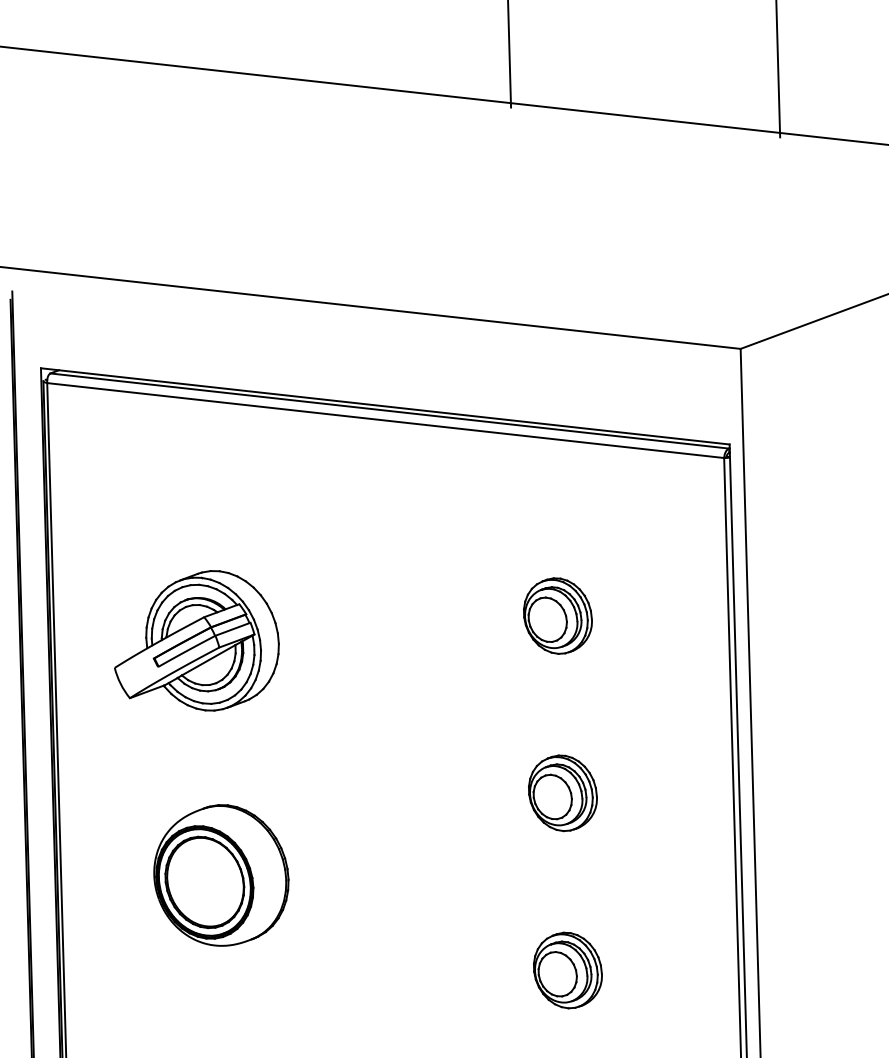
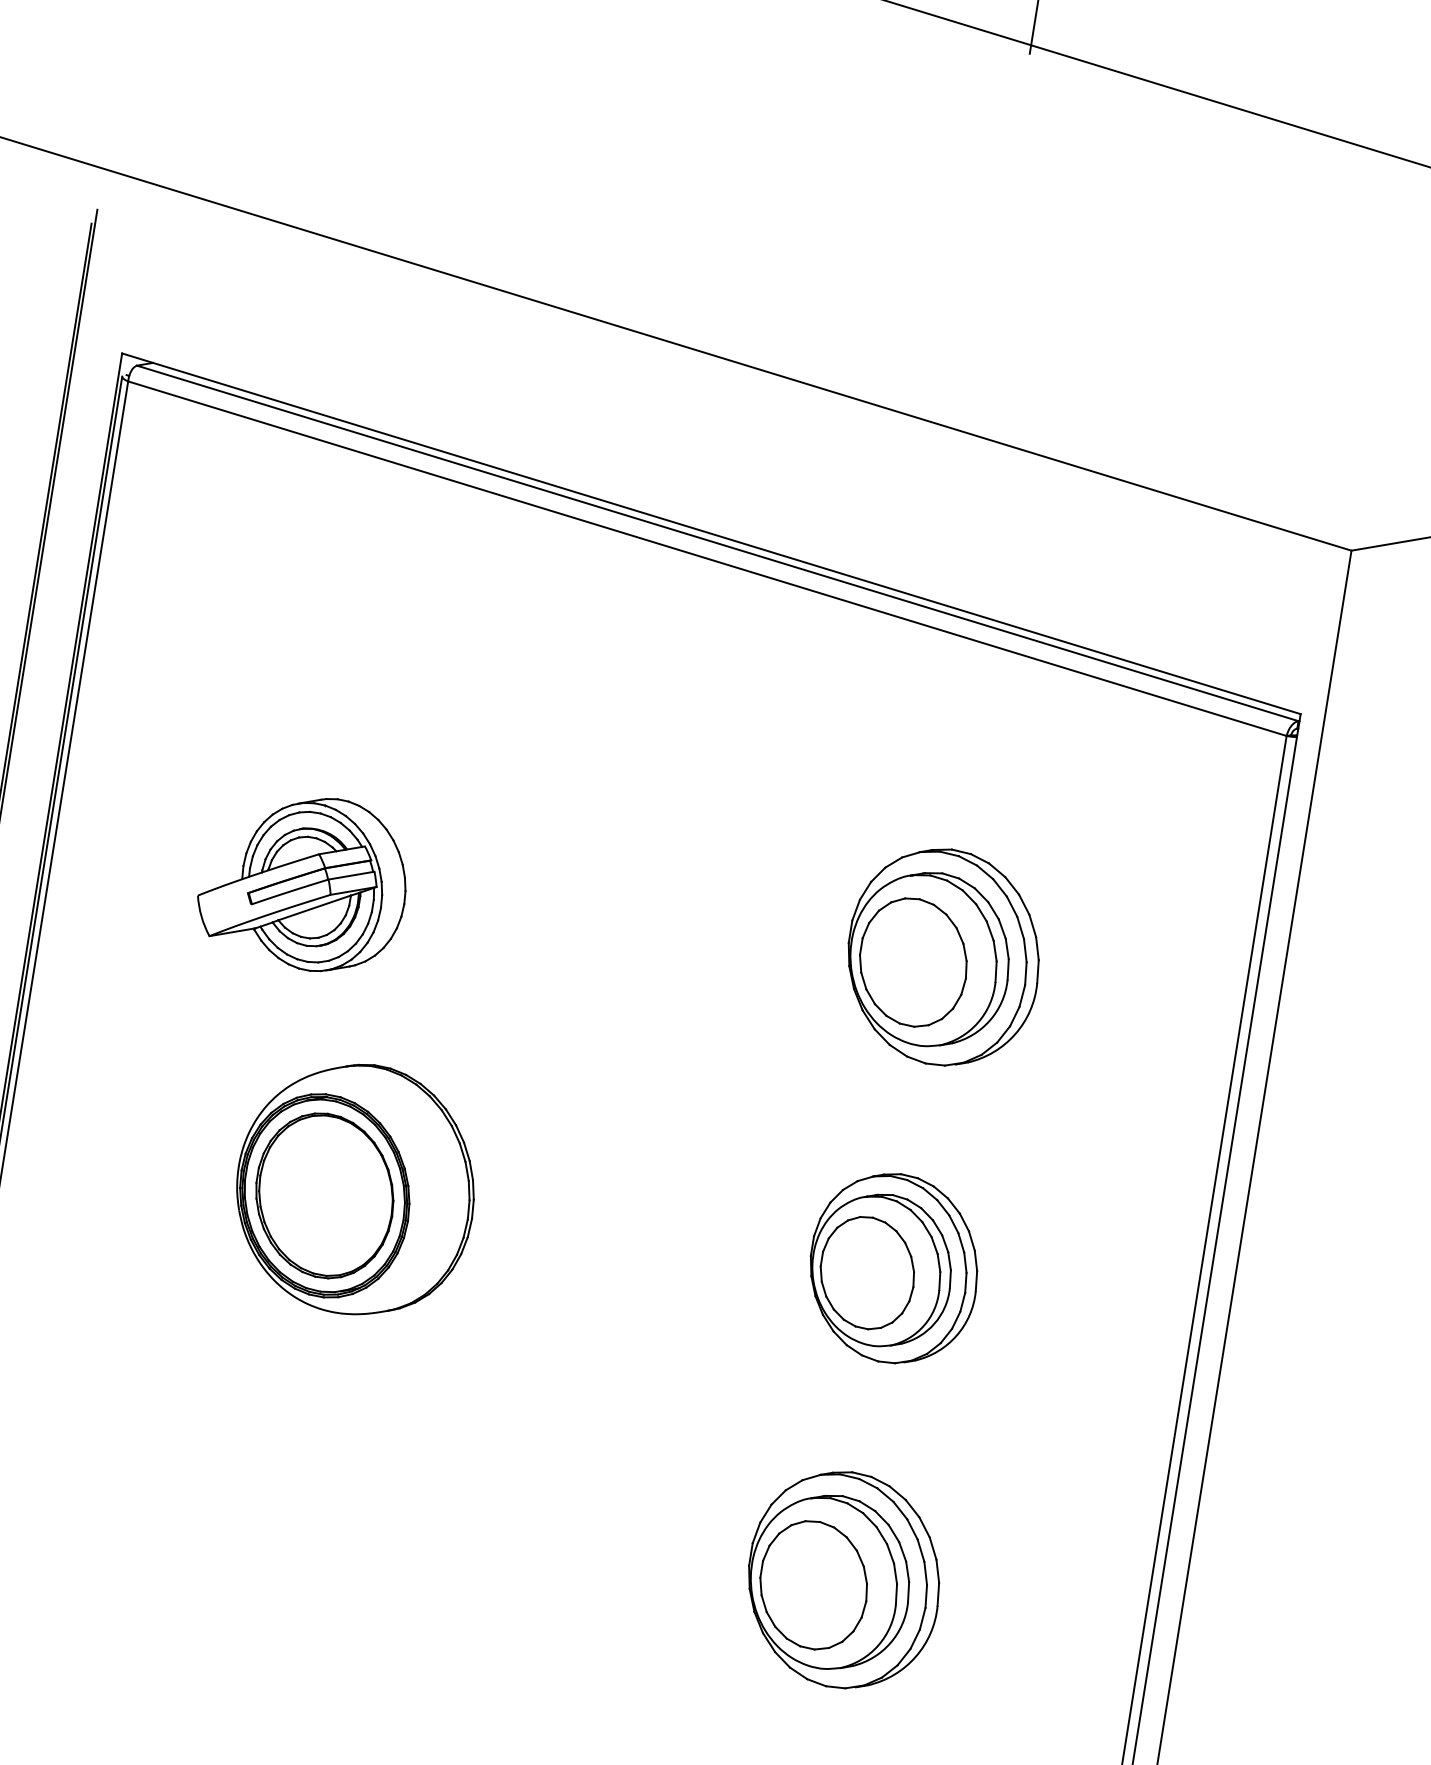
part: (557, 615) -> (943, 956), size x1.6
part: (196, 640) -> (304, 880), size x0.7
part: (562, 793) -> (893, 1268), size x1.4
part: (221, 875) -> (356, 1189), moved
part: (567, 970) -> (843, 1579), size x1.6

